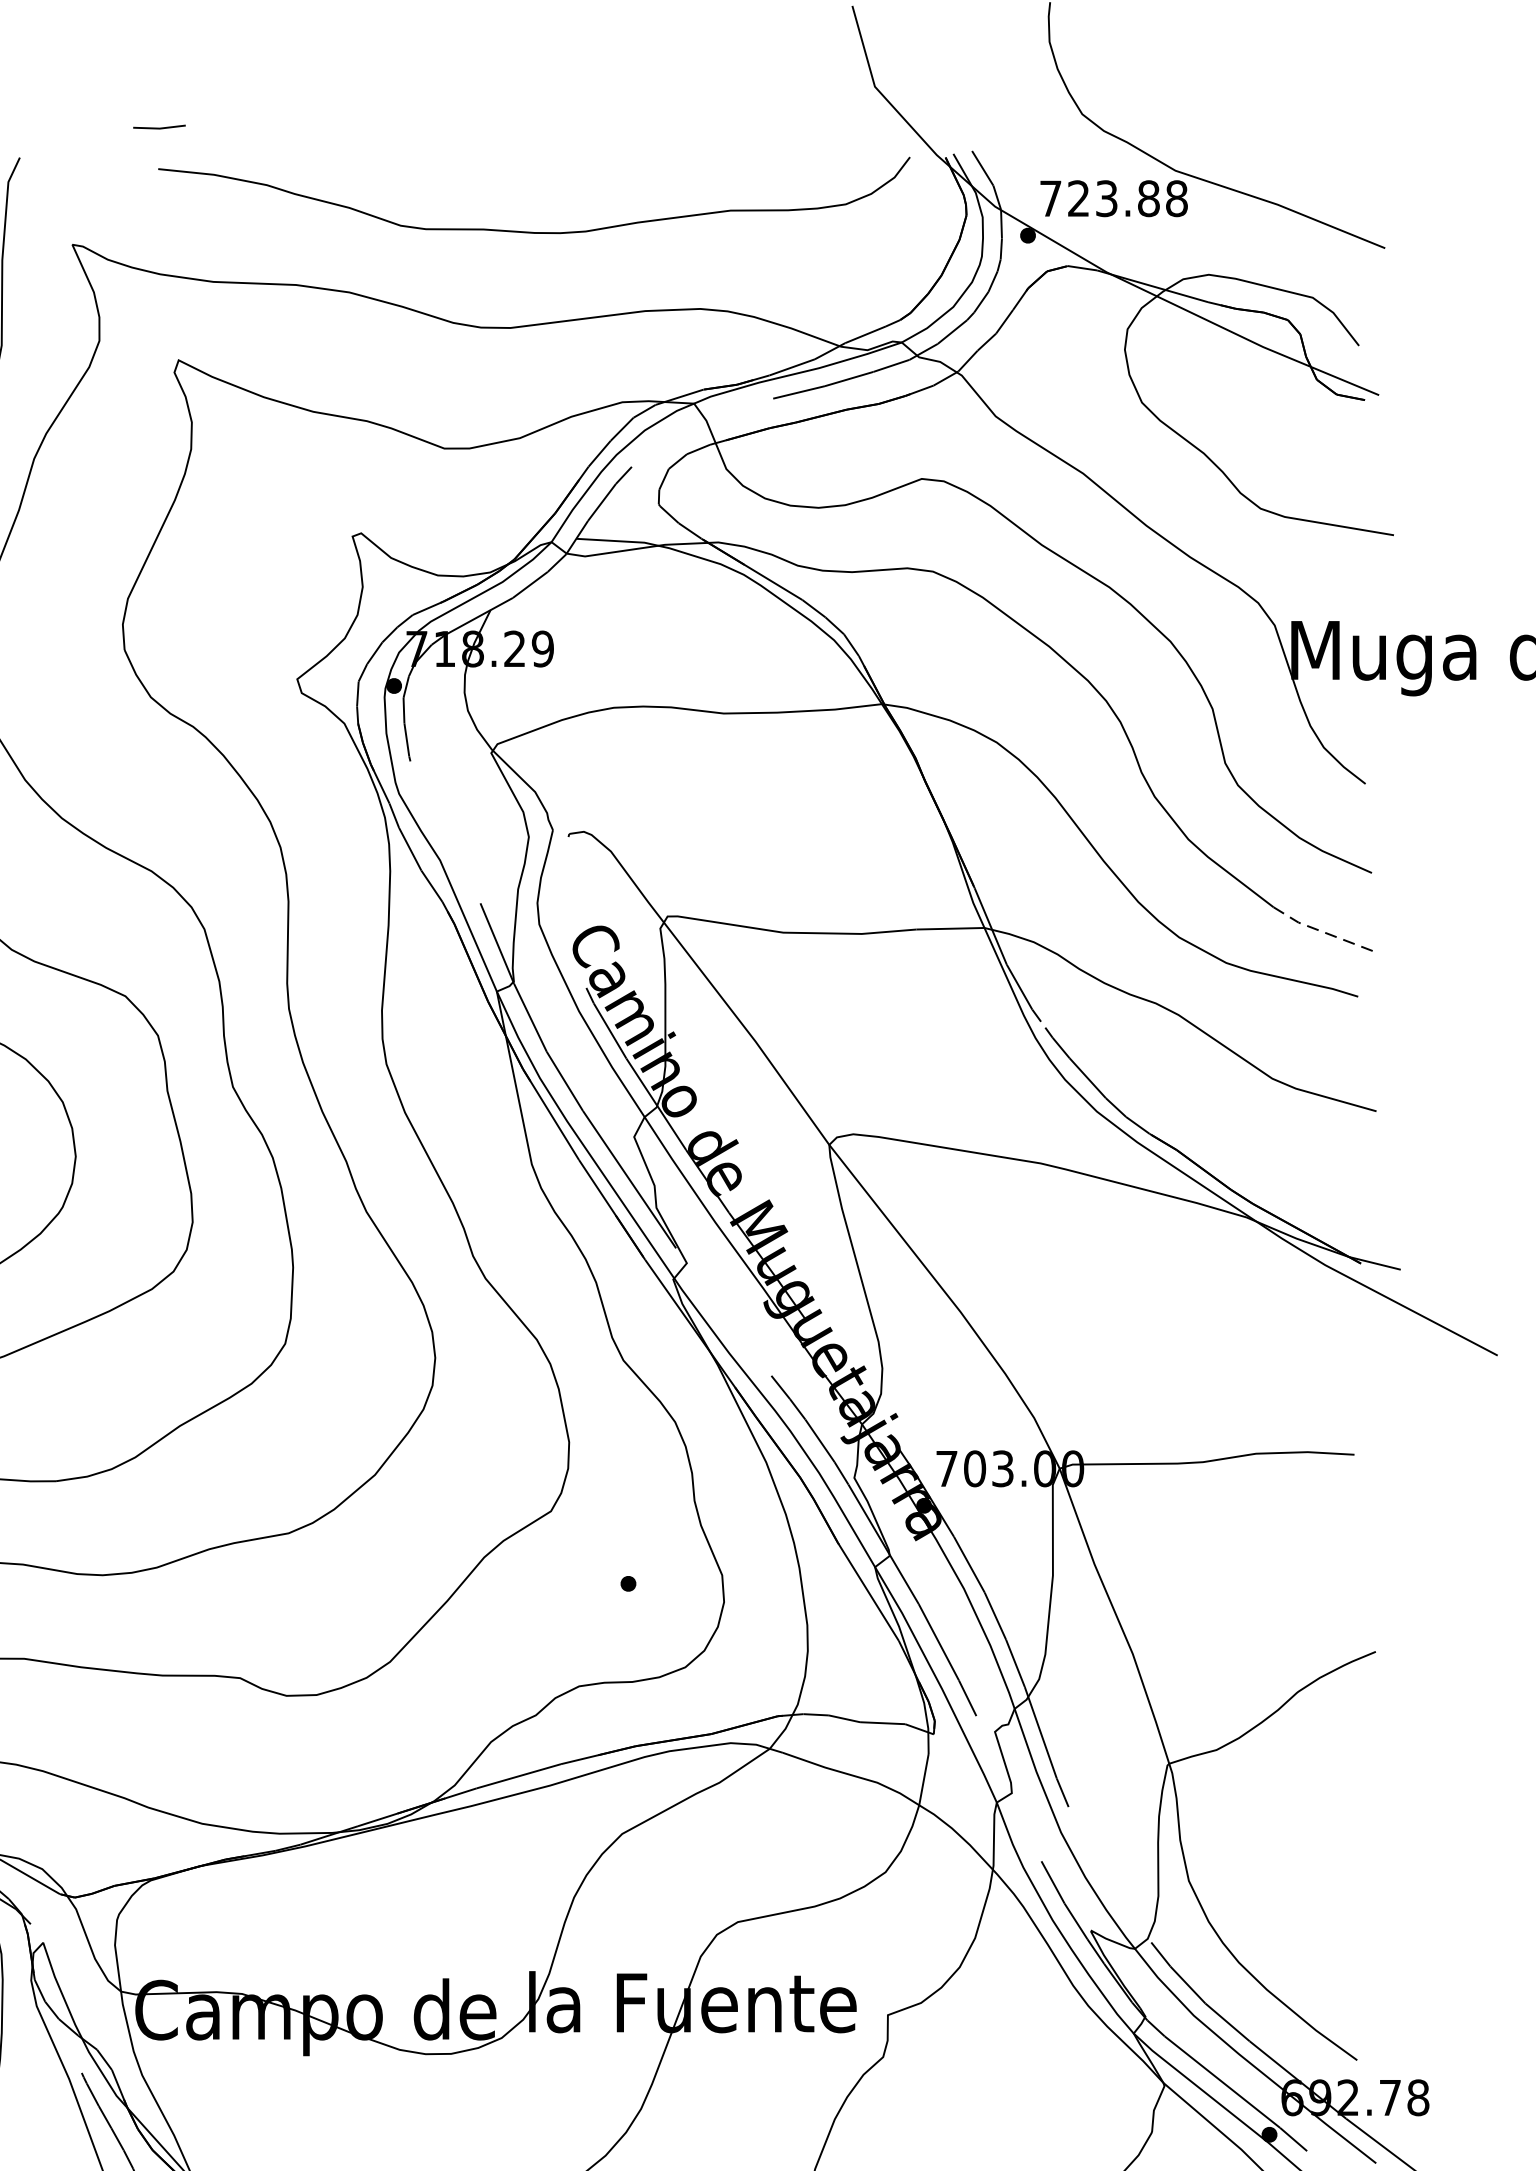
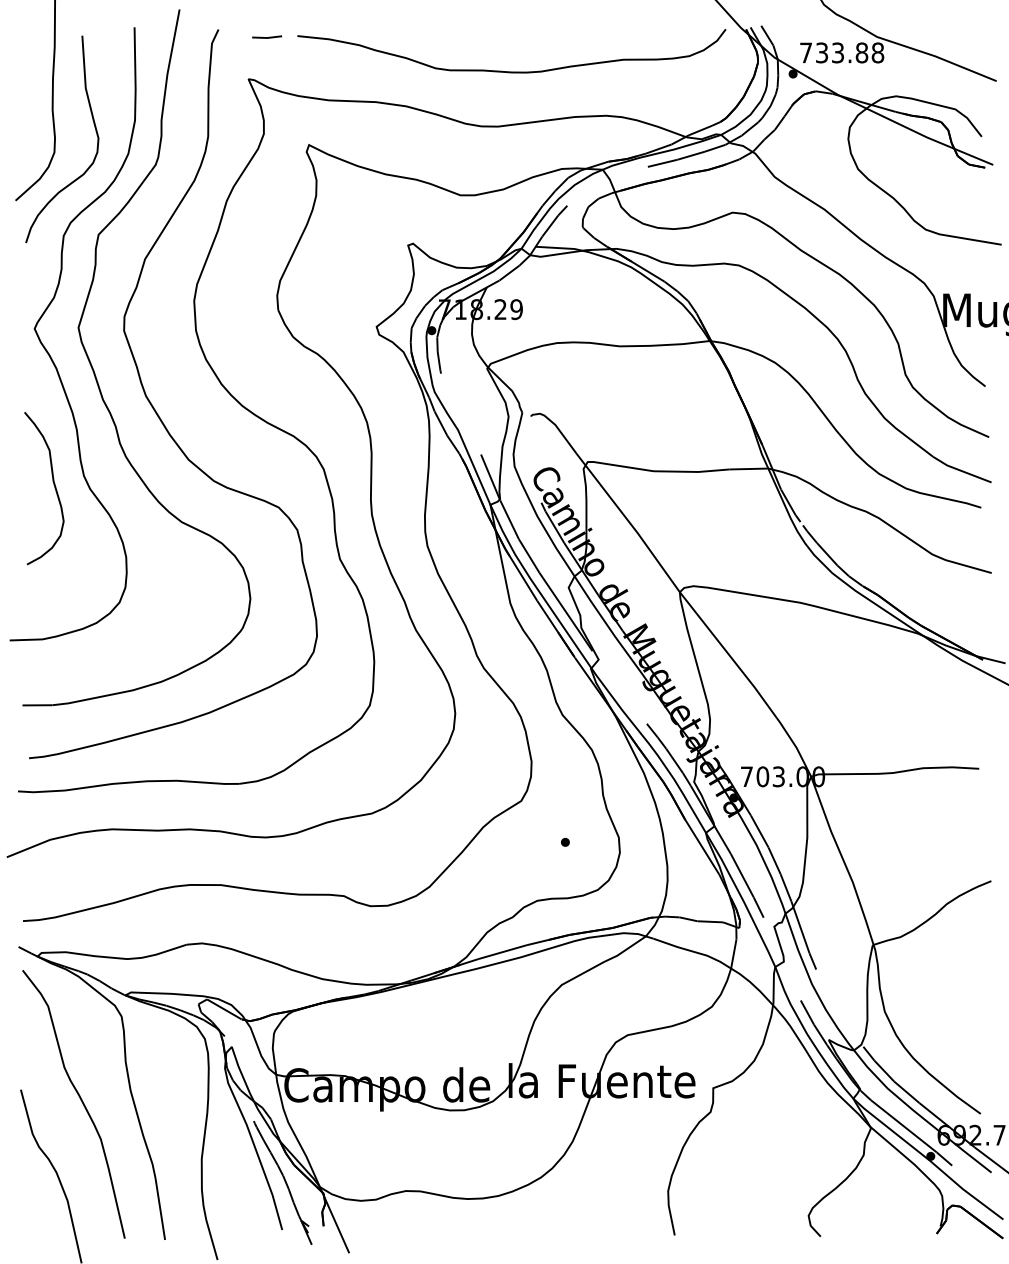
line: (160, 127) -> (267, 37), moved
text: (1077, 197) -> (821, 52), 723.88 -> 733.88
line: (1323, 931) -> (961, 470), dashed -> solid

